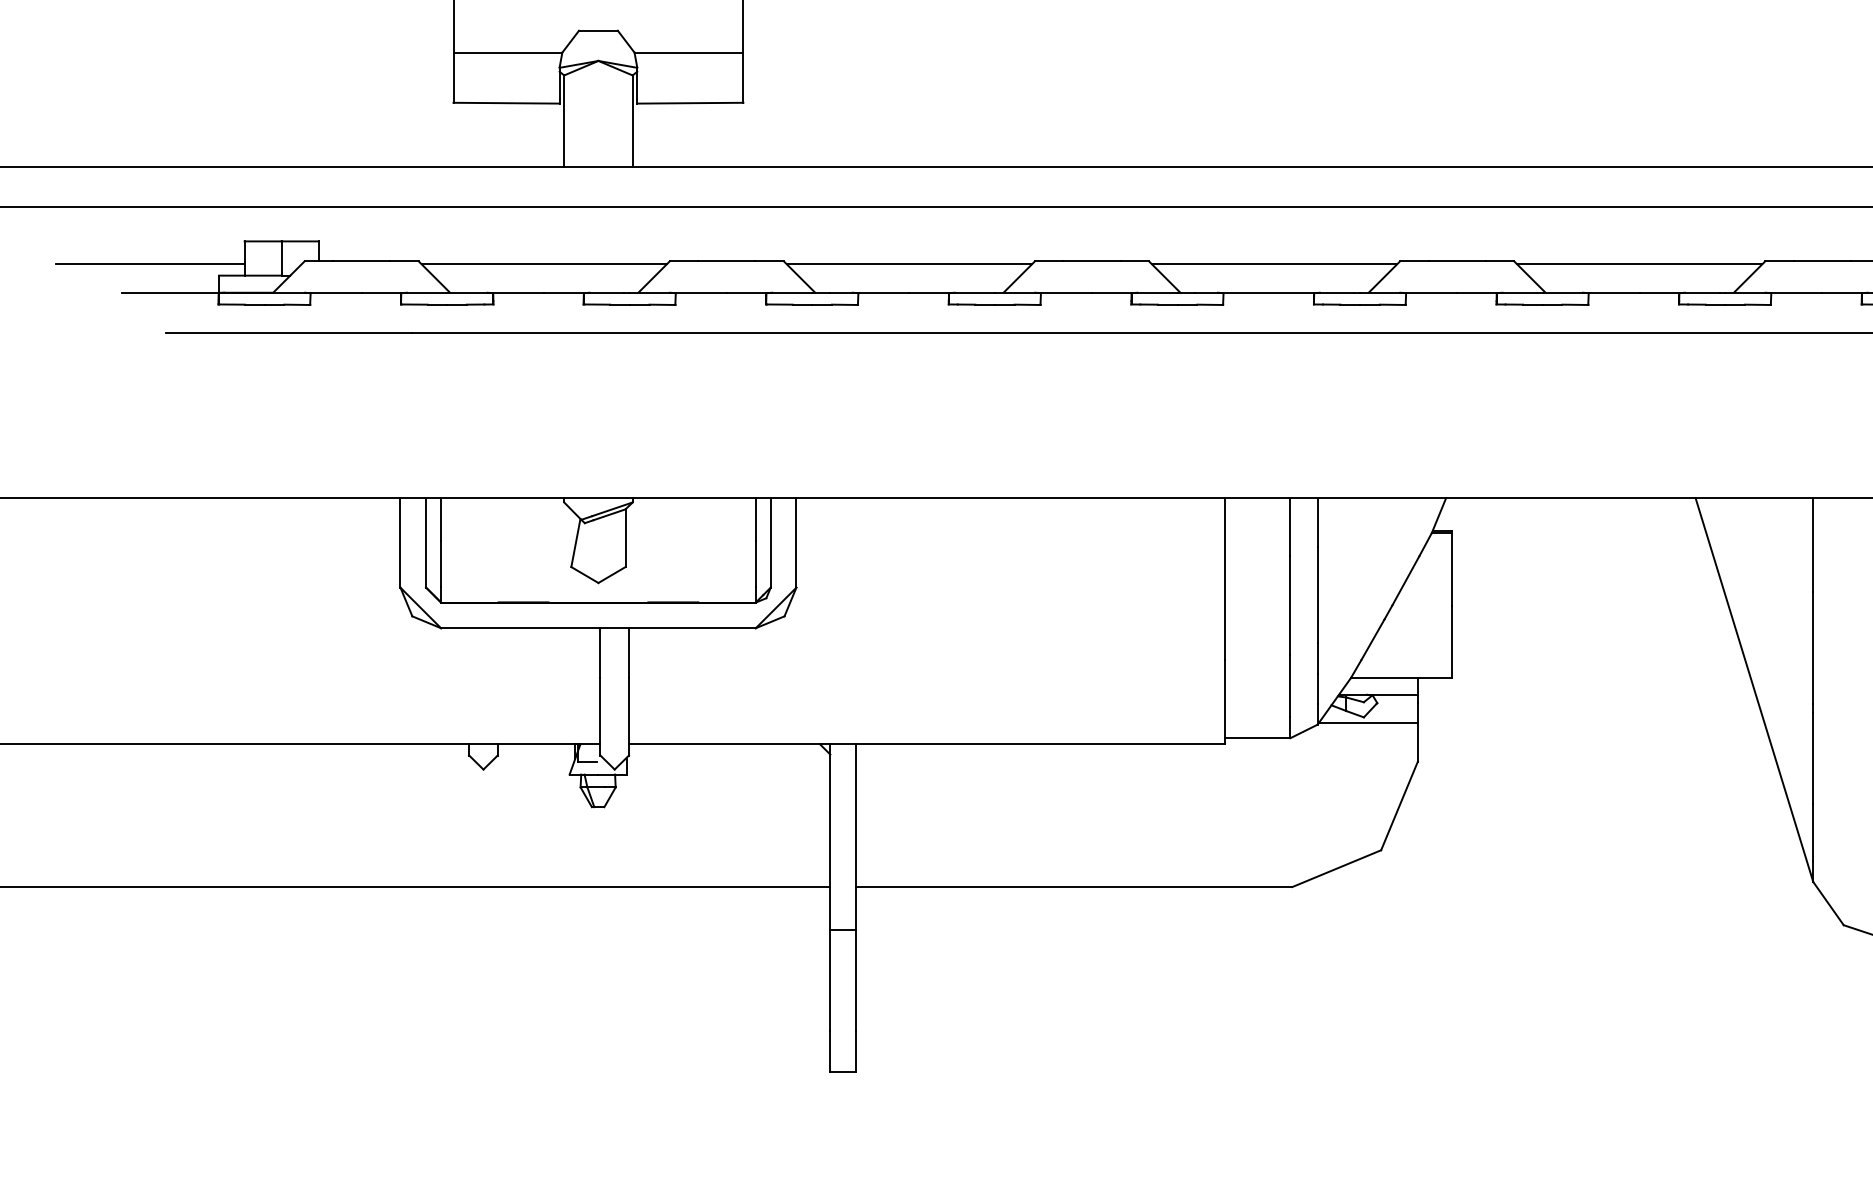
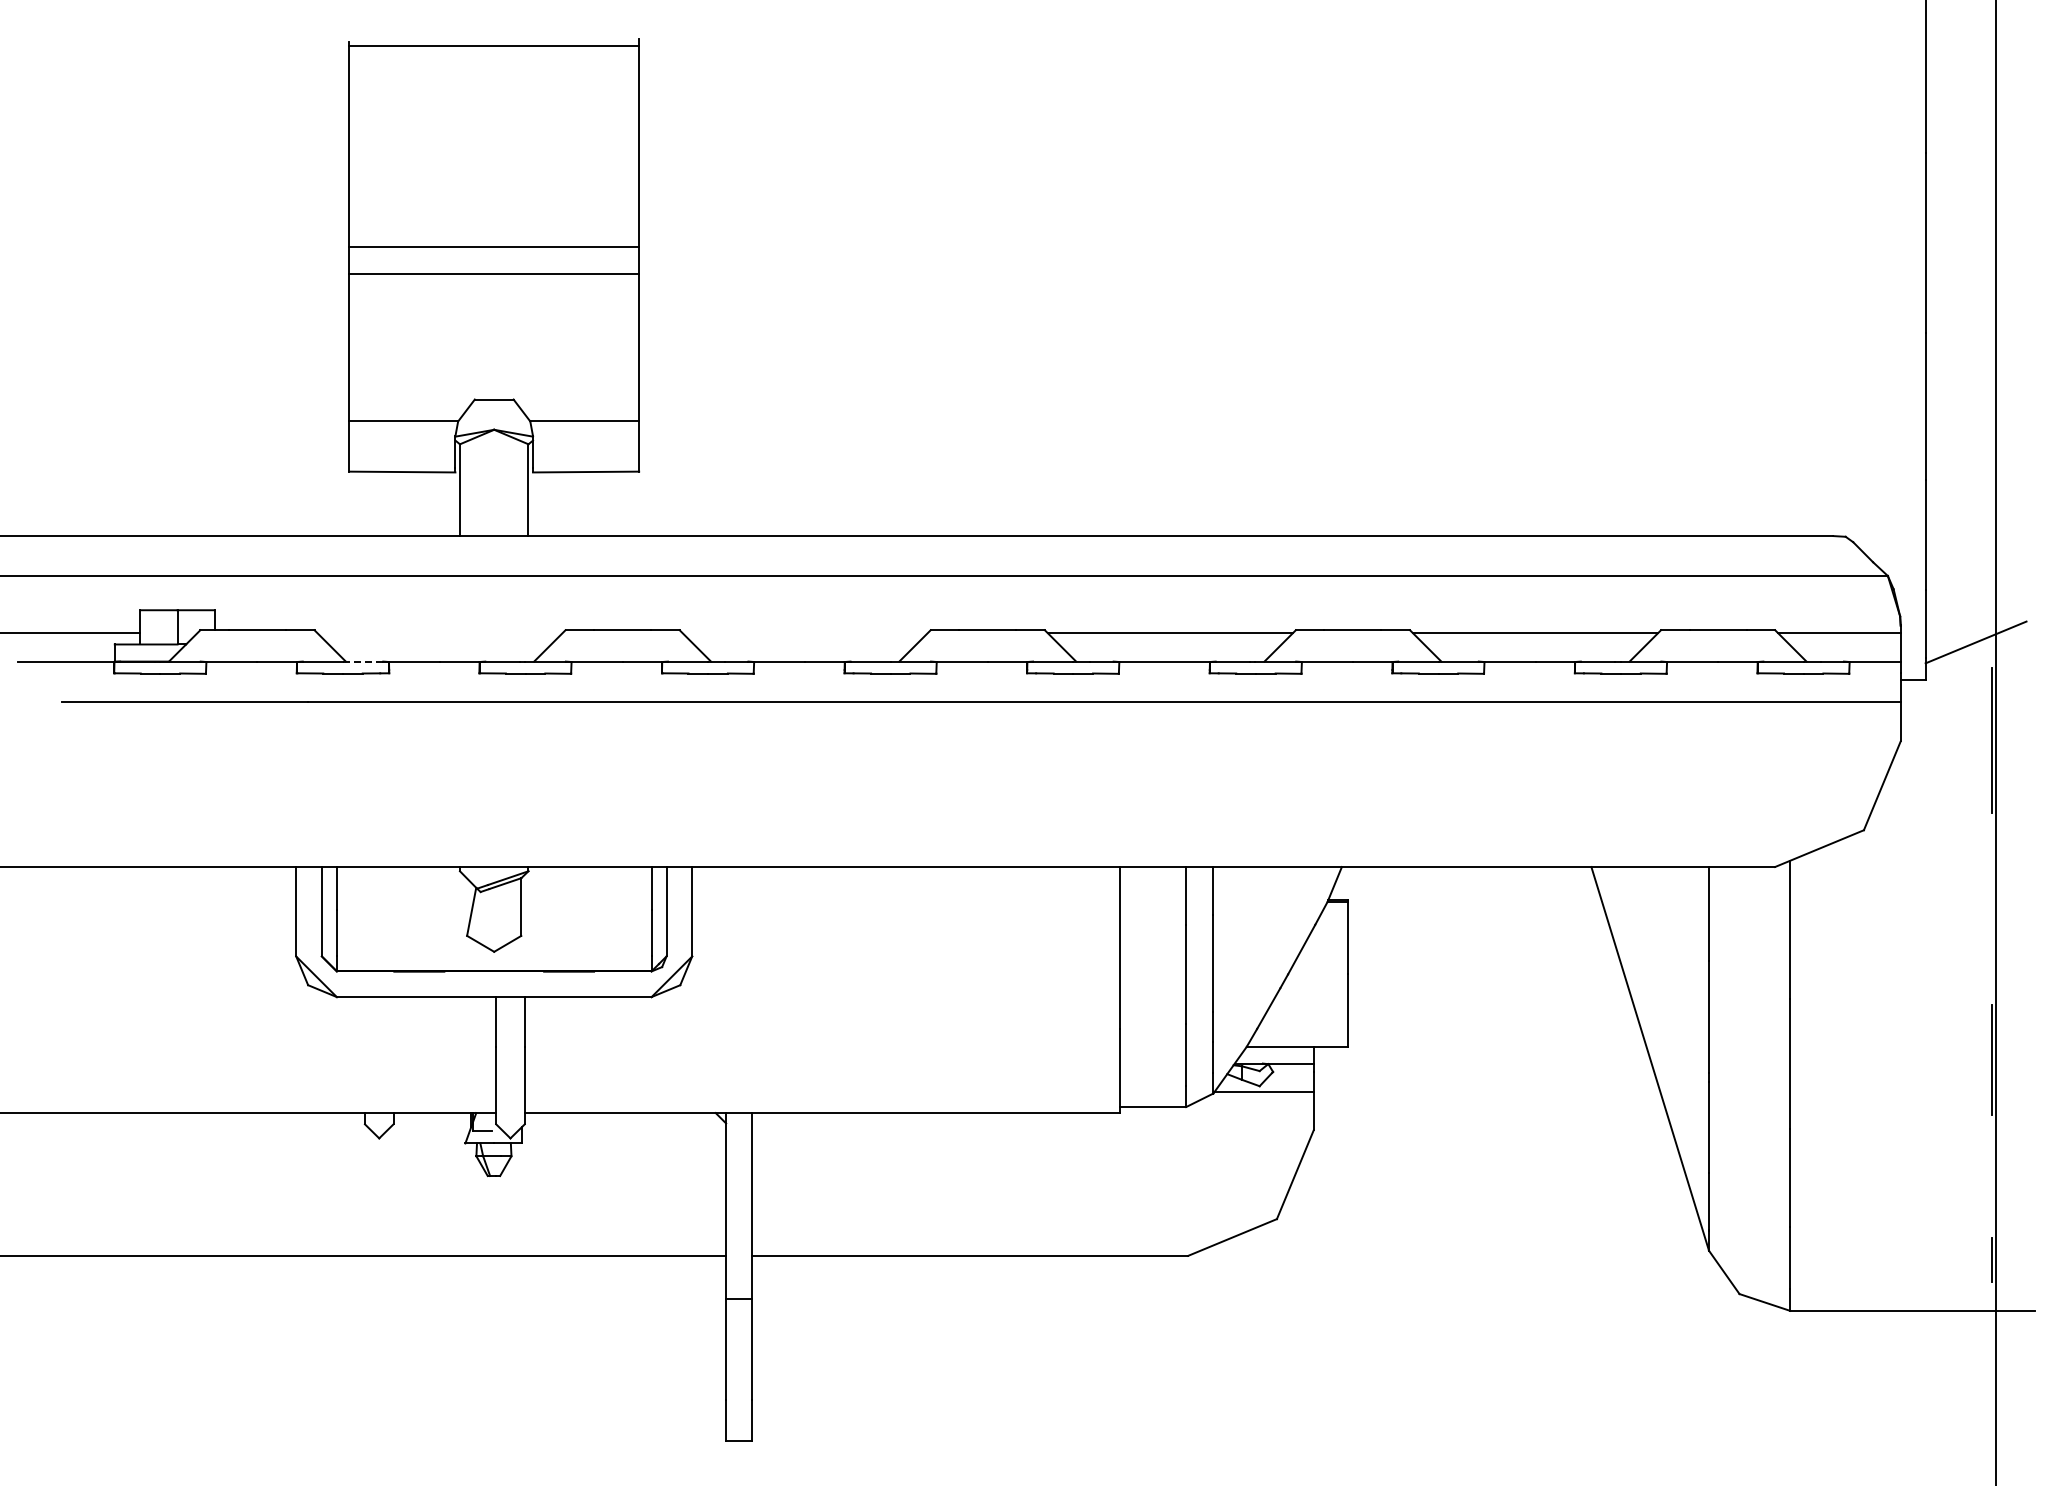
line: (543, 264) -> (439, 633), removed
line: (908, 264) -> (804, 633), removed
line: (467, 292) -> (363, 661), solid -> dashed

